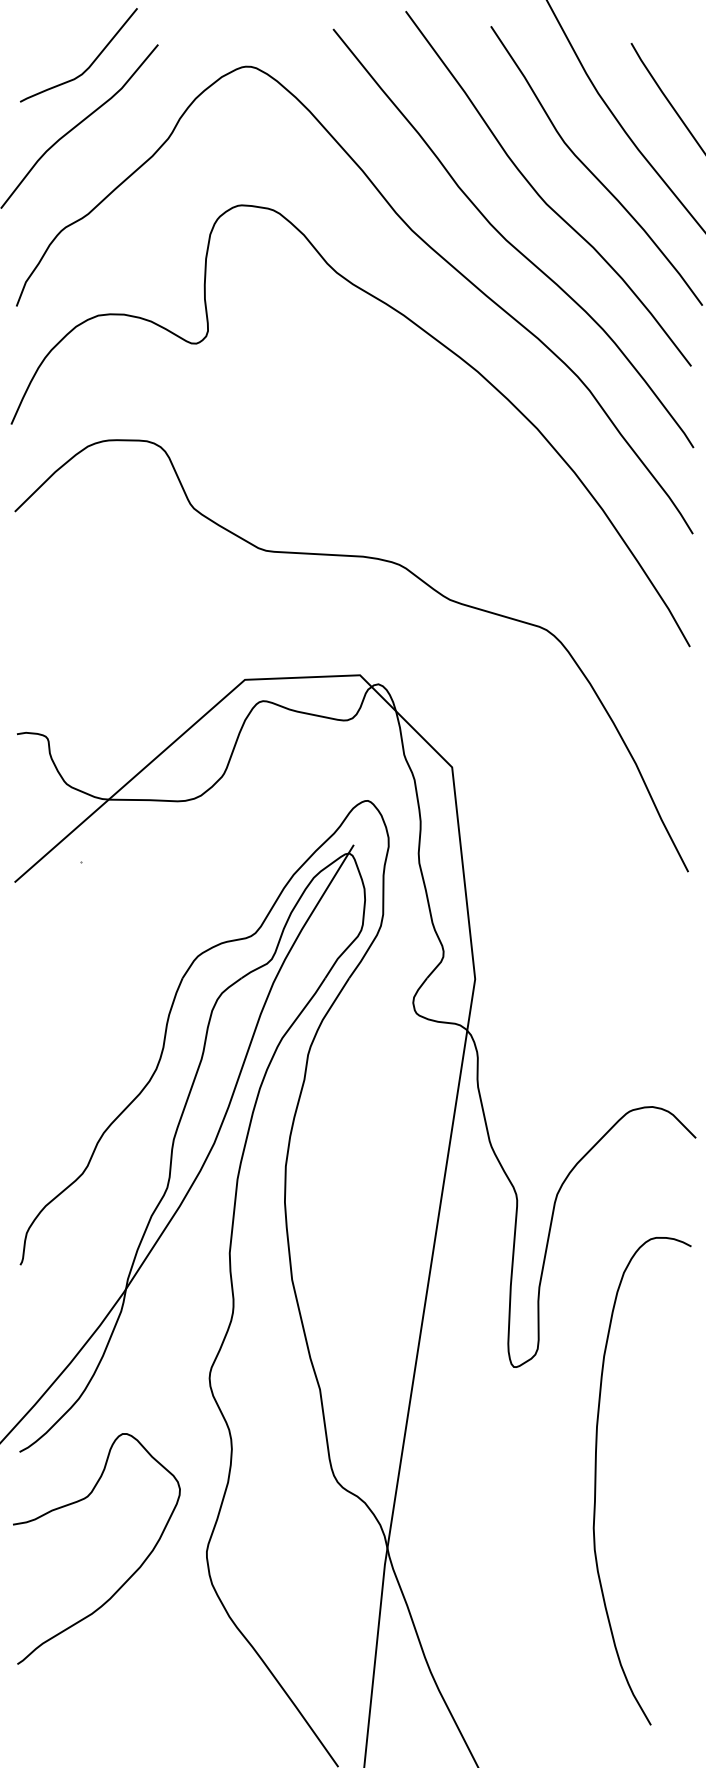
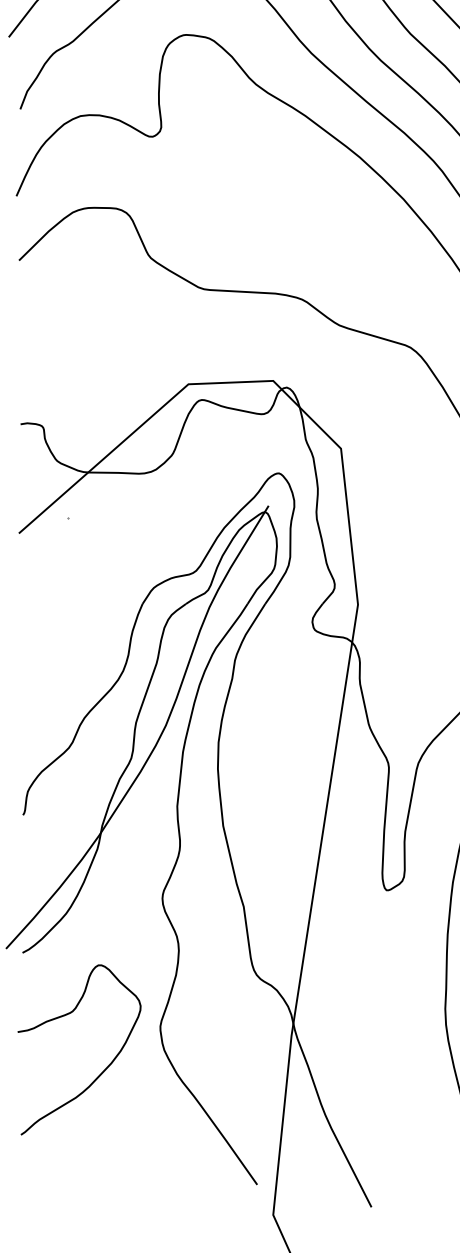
curve: (130, 1575) -> (104, 1069), moved

